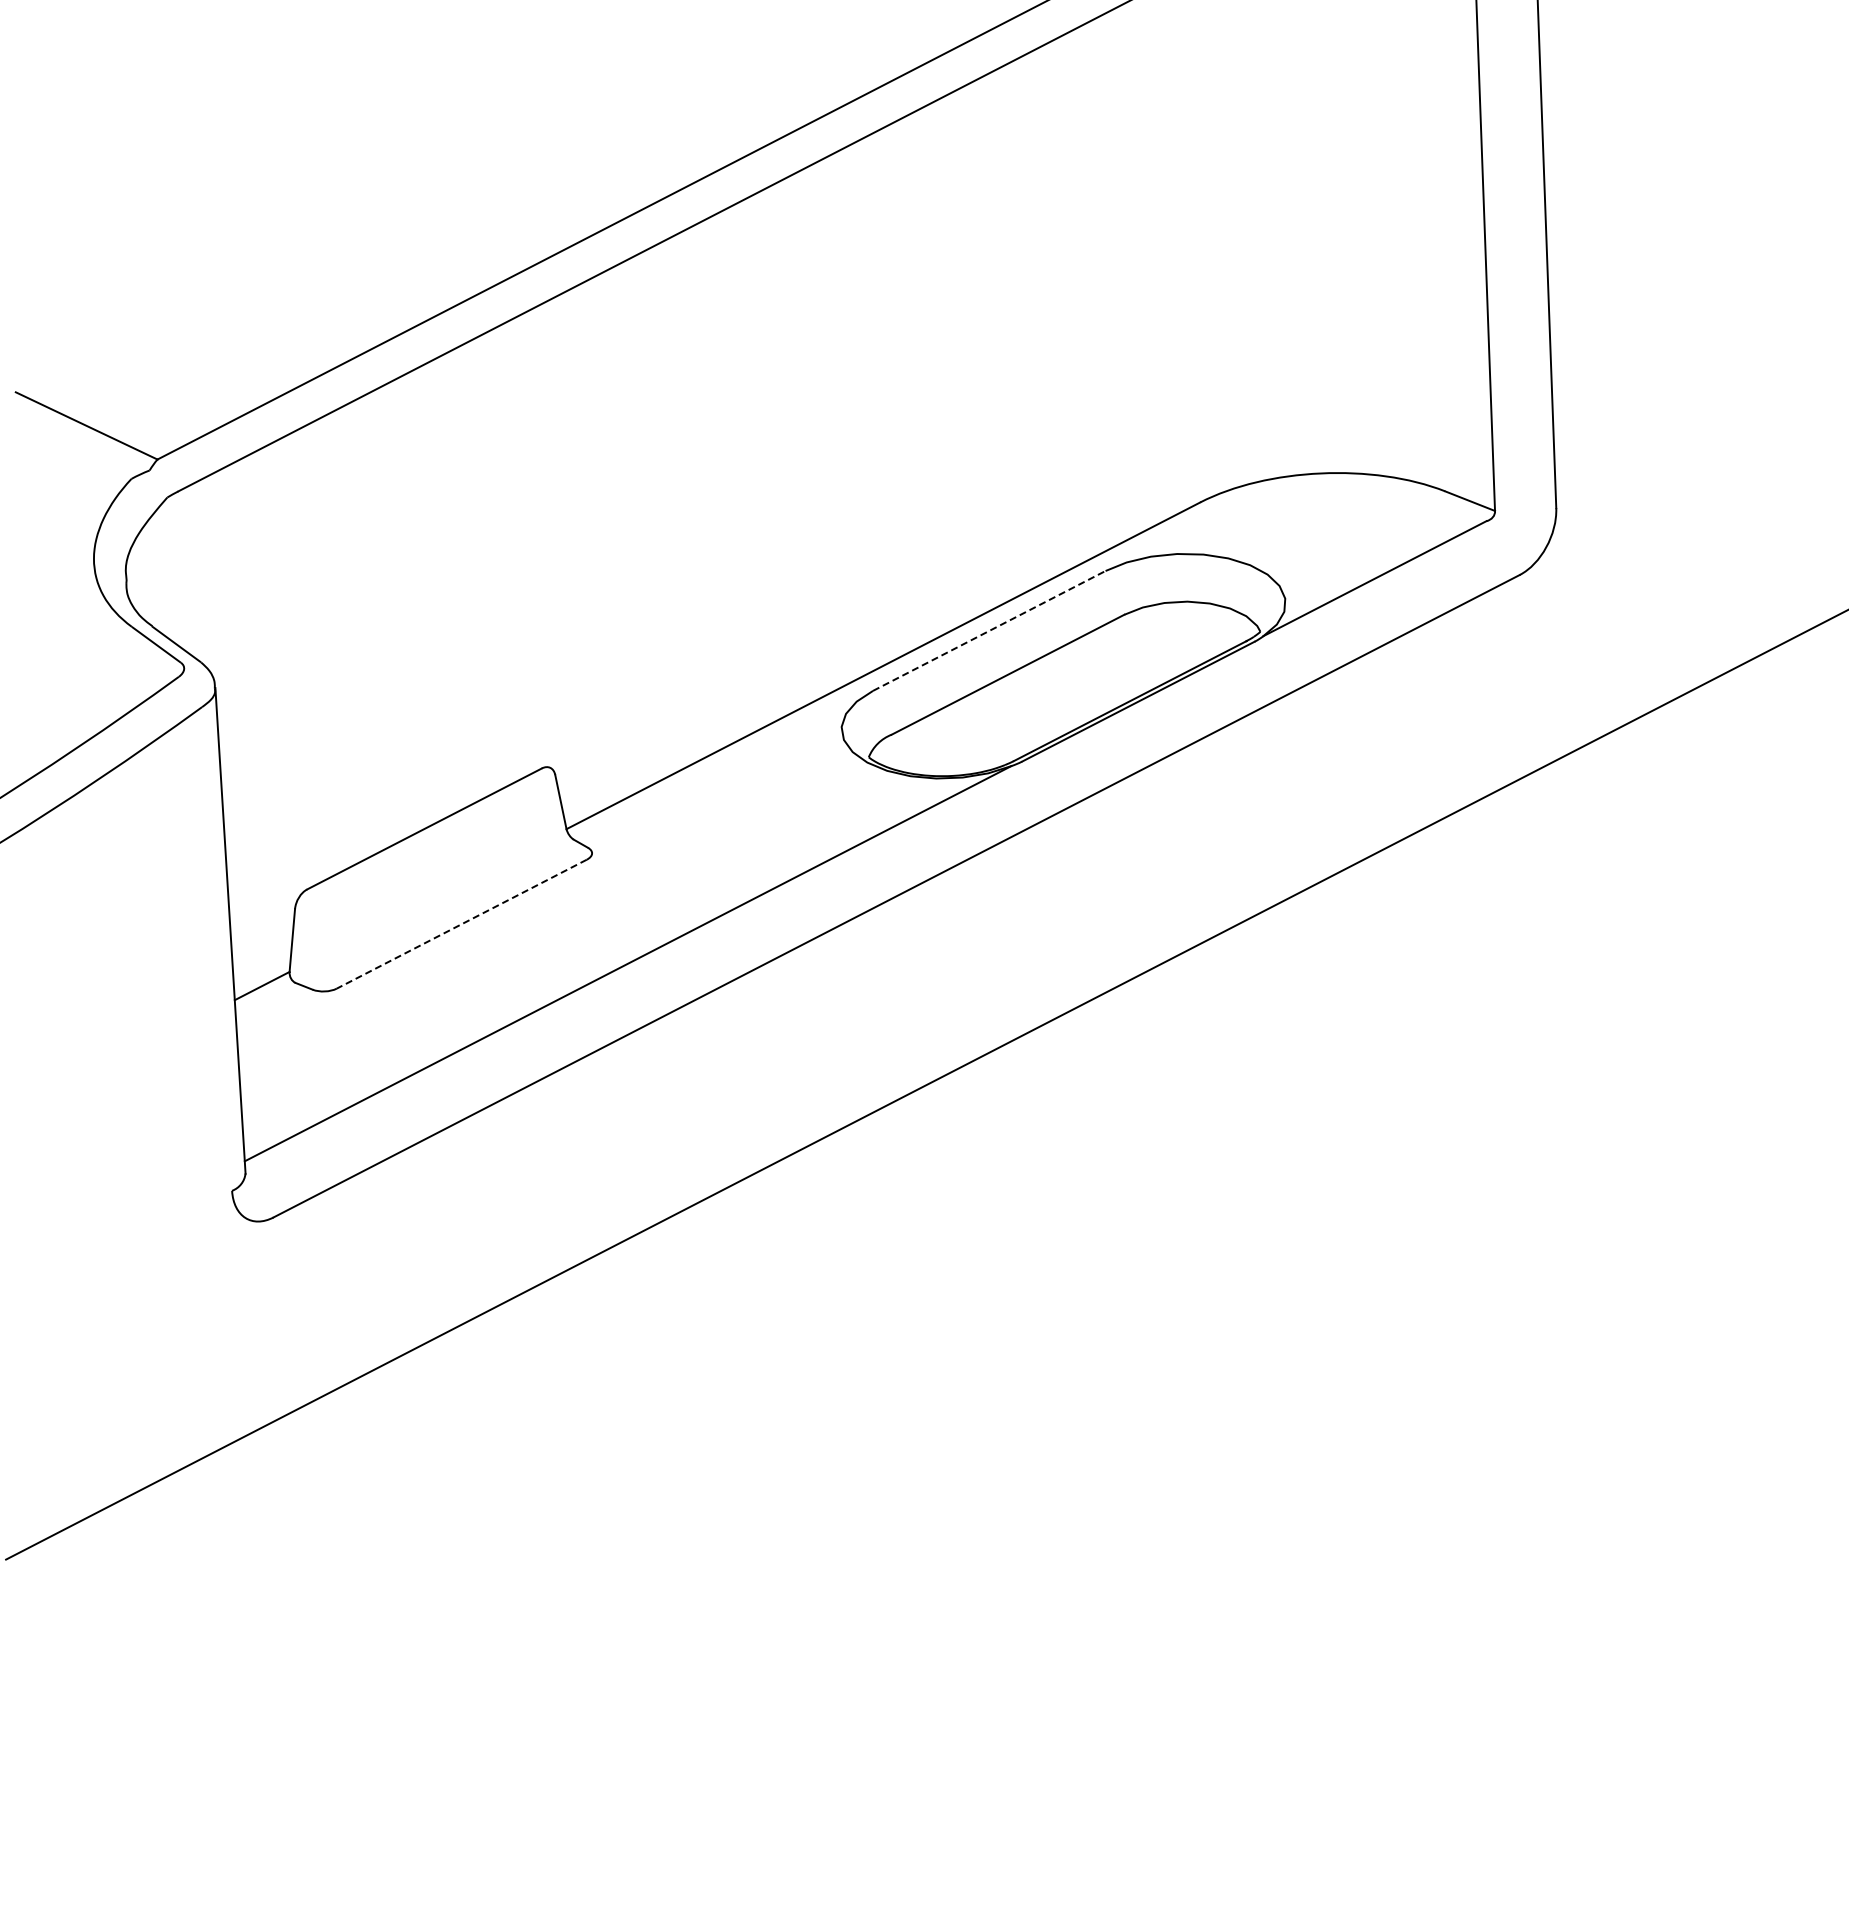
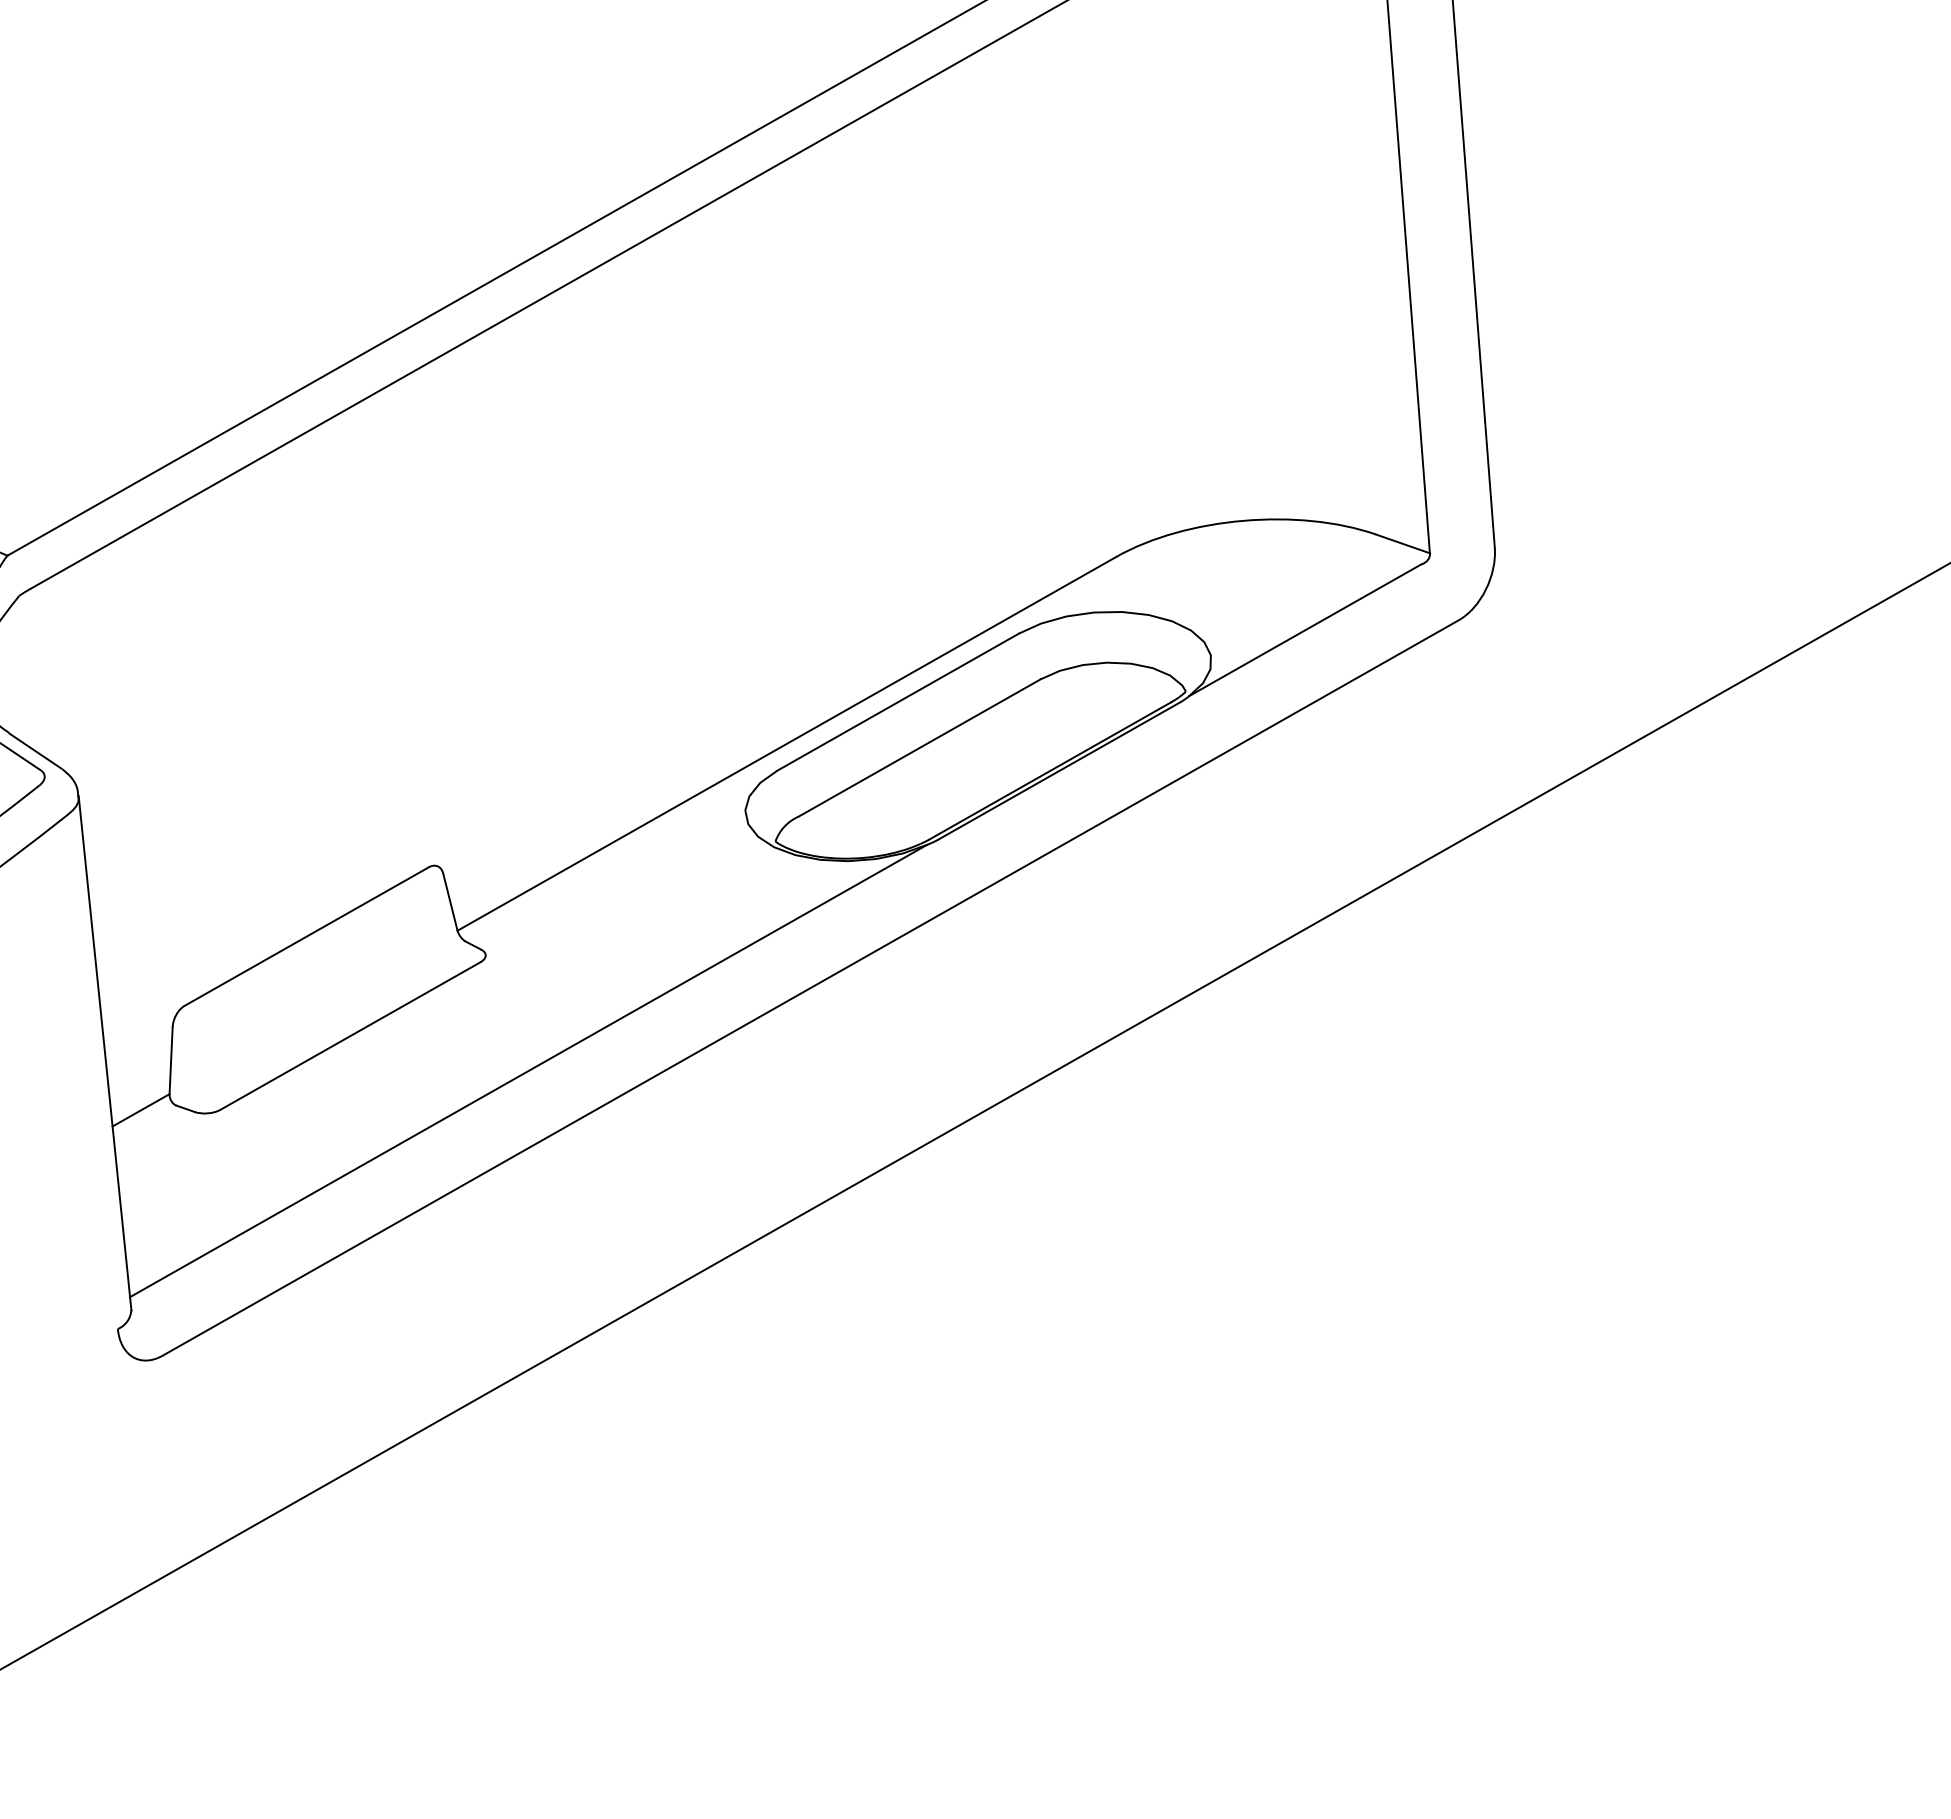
line: (989, 630) -> (898, 701), dashed -> solid
line: (461, 924) -> (350, 1036), dashed -> solid

